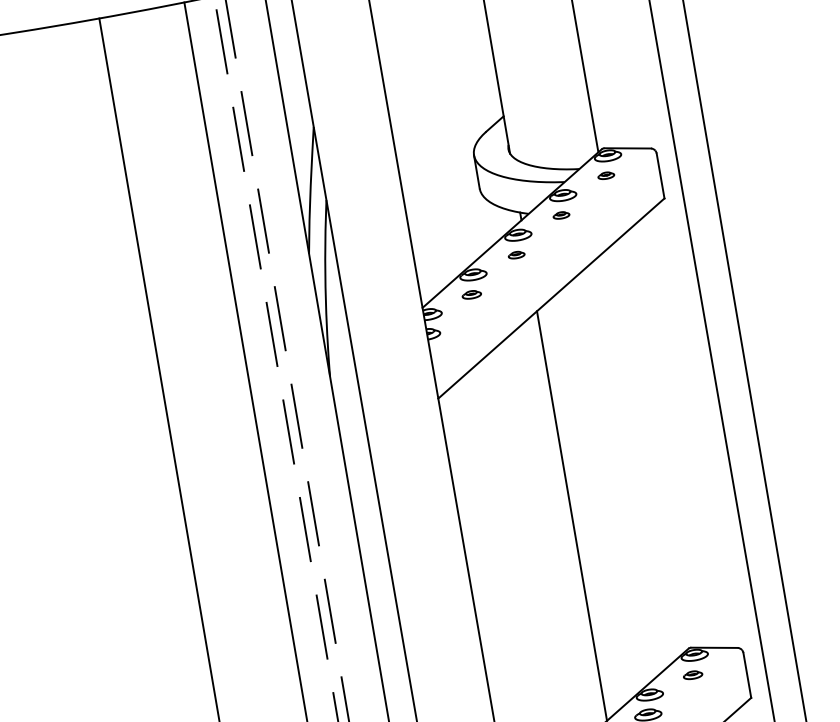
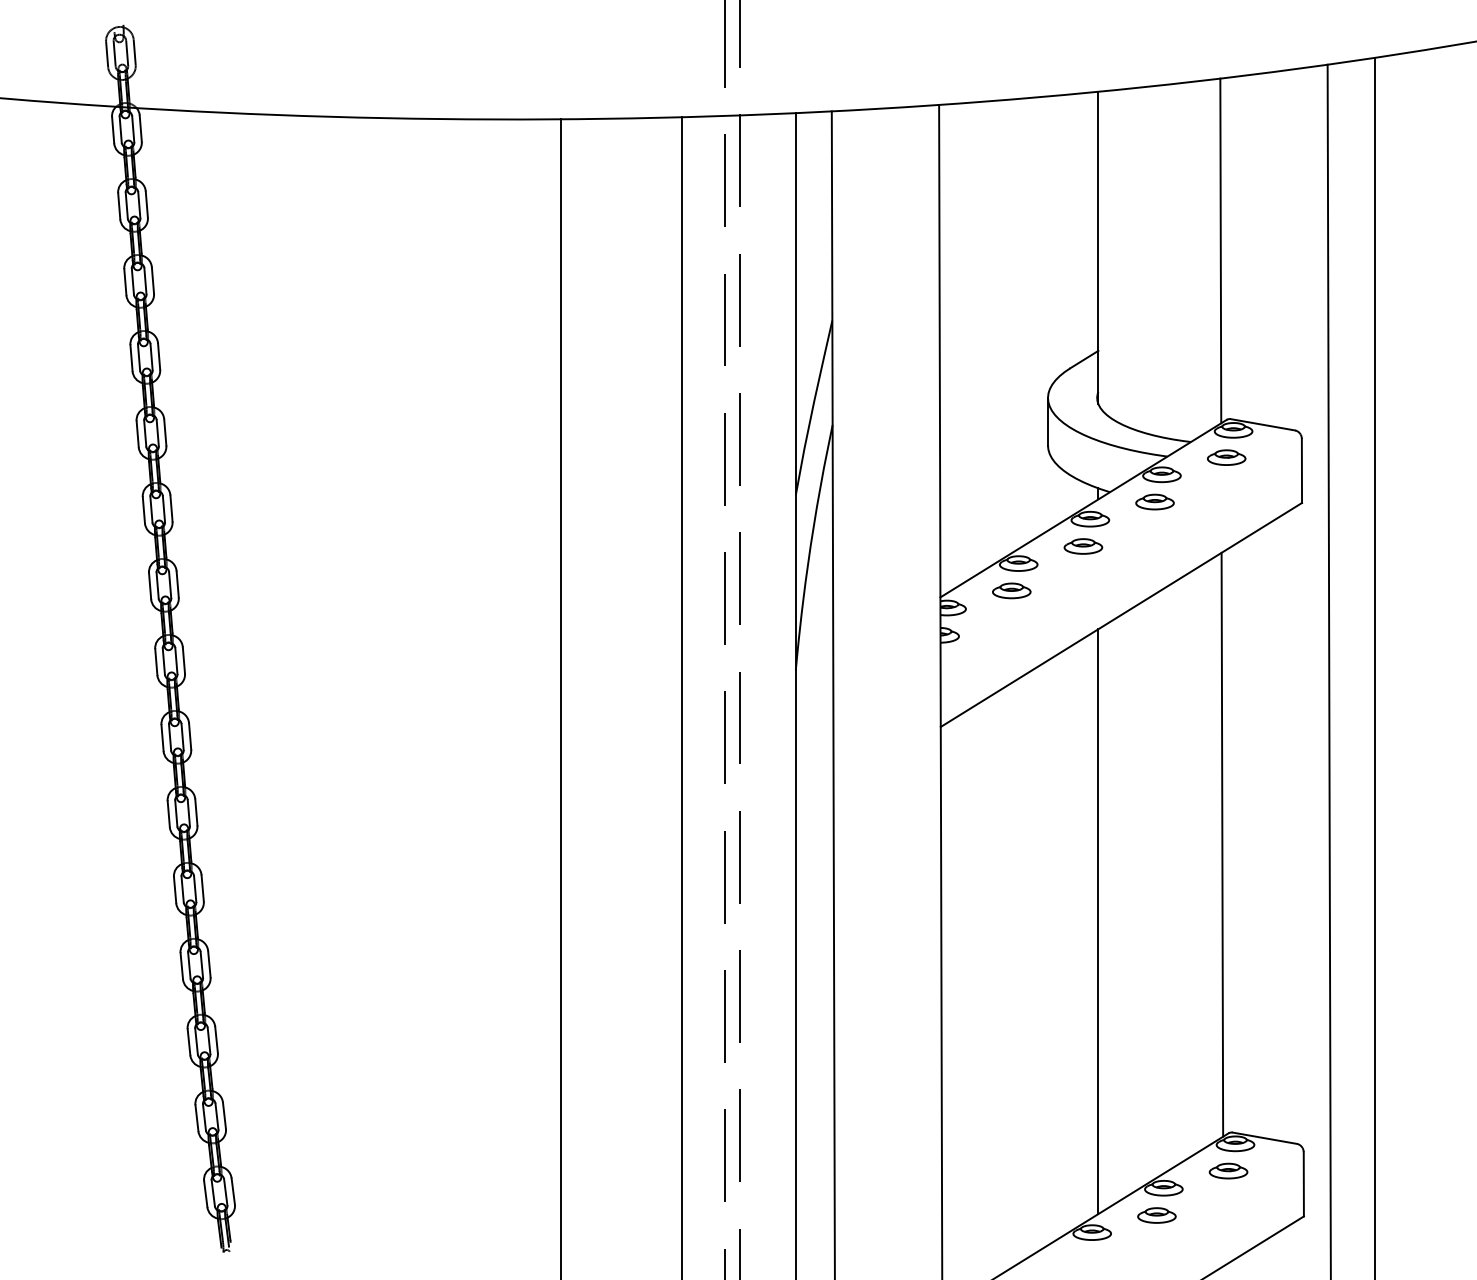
part: (606, 175) -> (1226, 457), size x1.67
part: (561, 215) -> (1154, 501), size x1.67
part: (516, 255) -> (1083, 546), size x1.67
part: (471, 294) -> (1011, 590), size x1.43
line: (649, 447) -> (1222, 844), added
part: (692, 674) -> (1228, 1170), size x1.43

